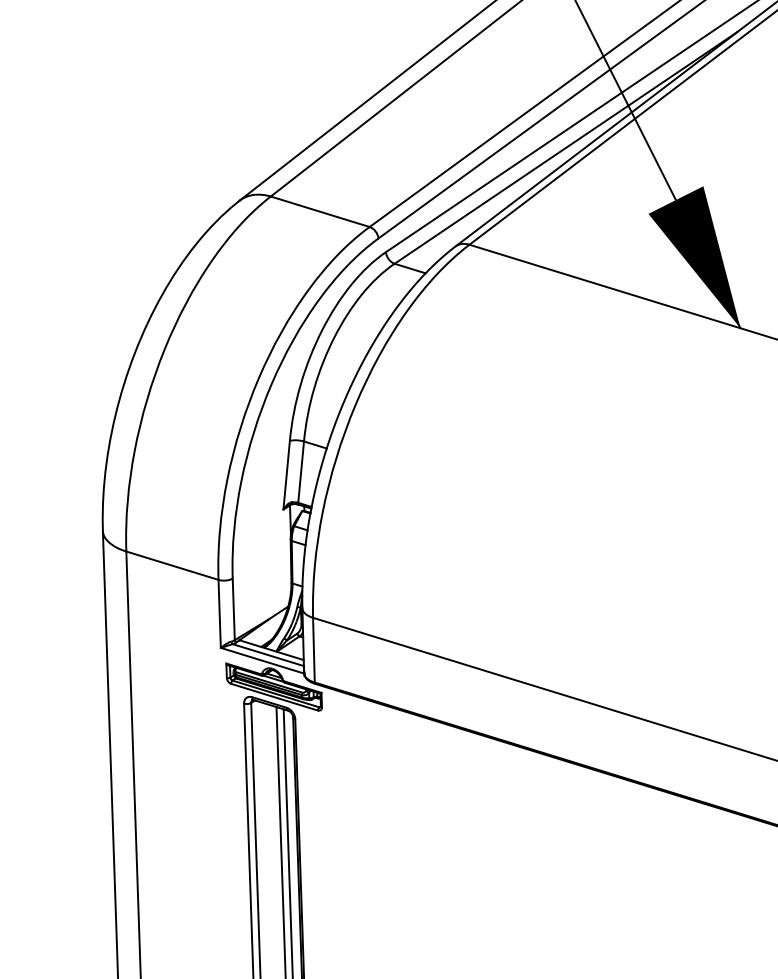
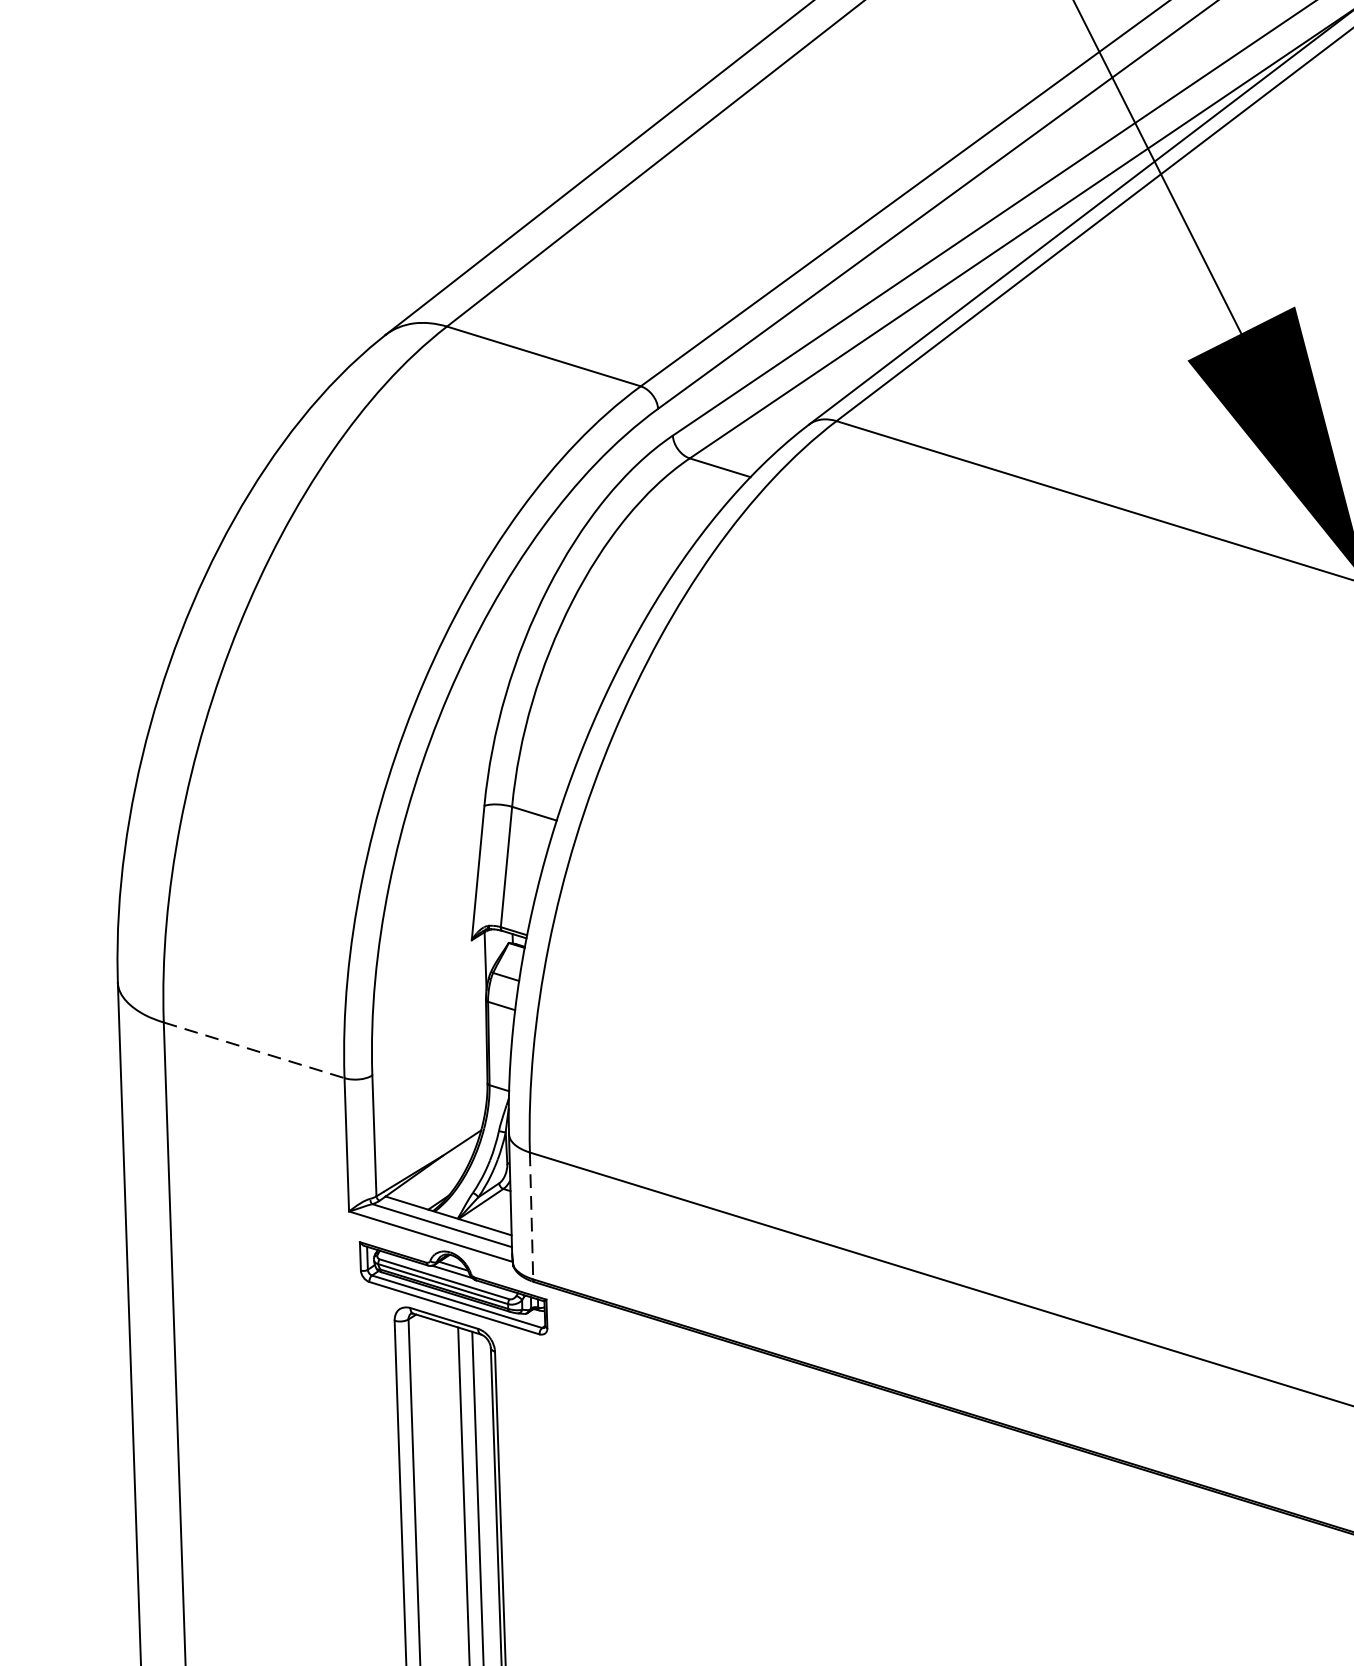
line: (172, 565) -> (254, 1049), solid -> dashed
line: (313, 650) -> (530, 1216), solid -> dashed

